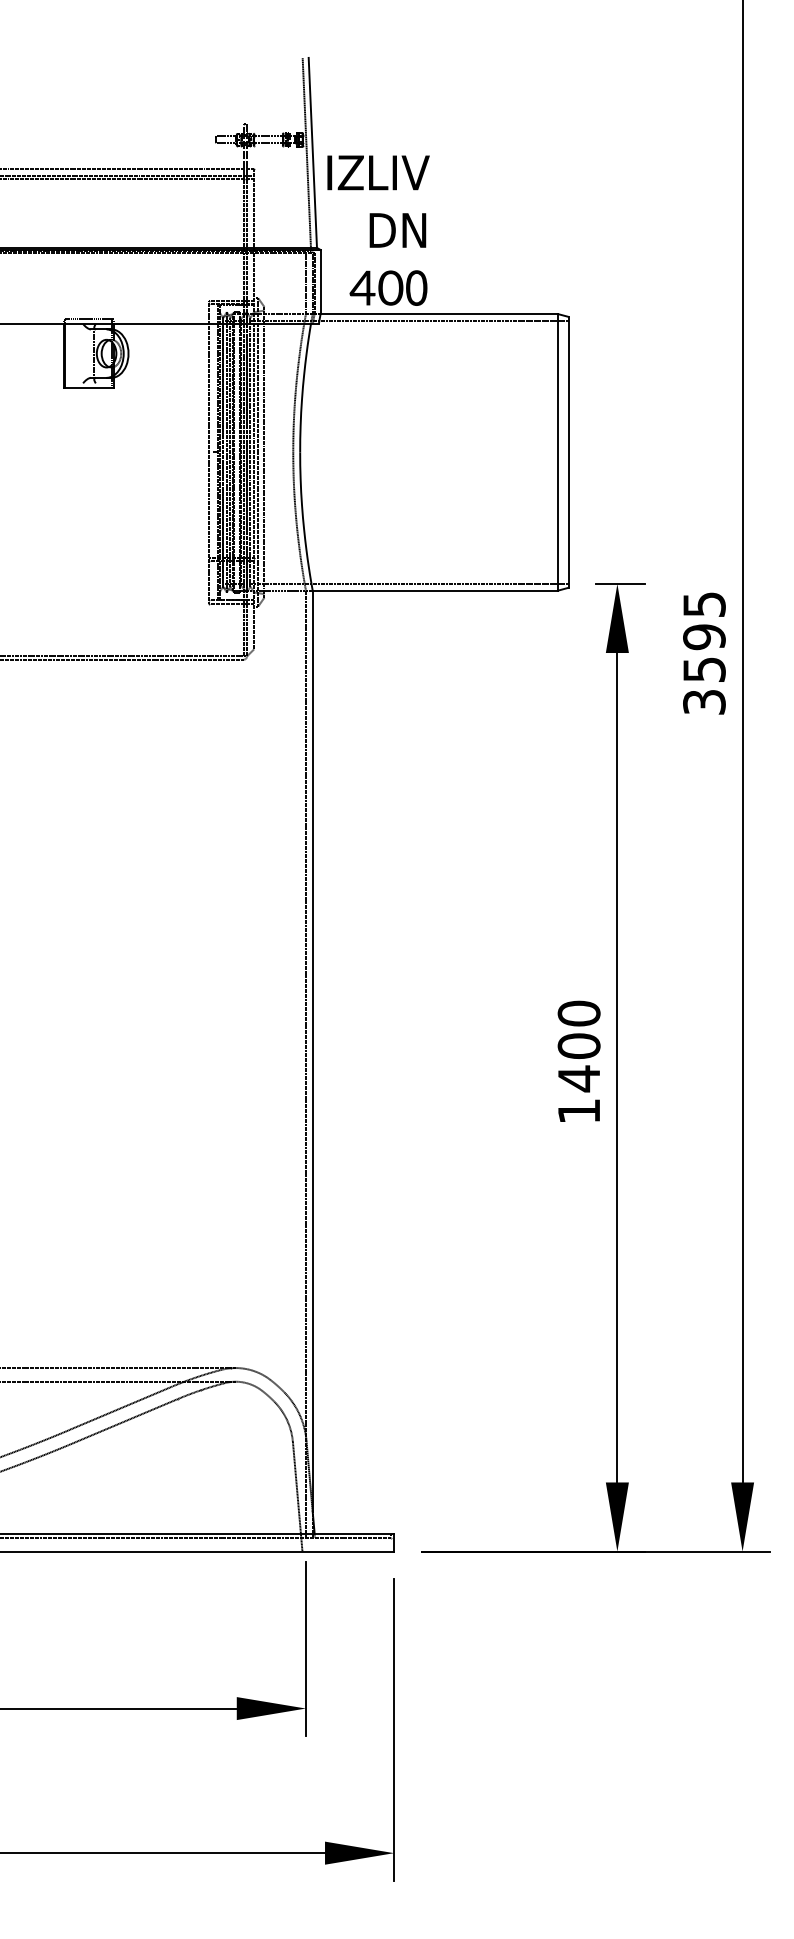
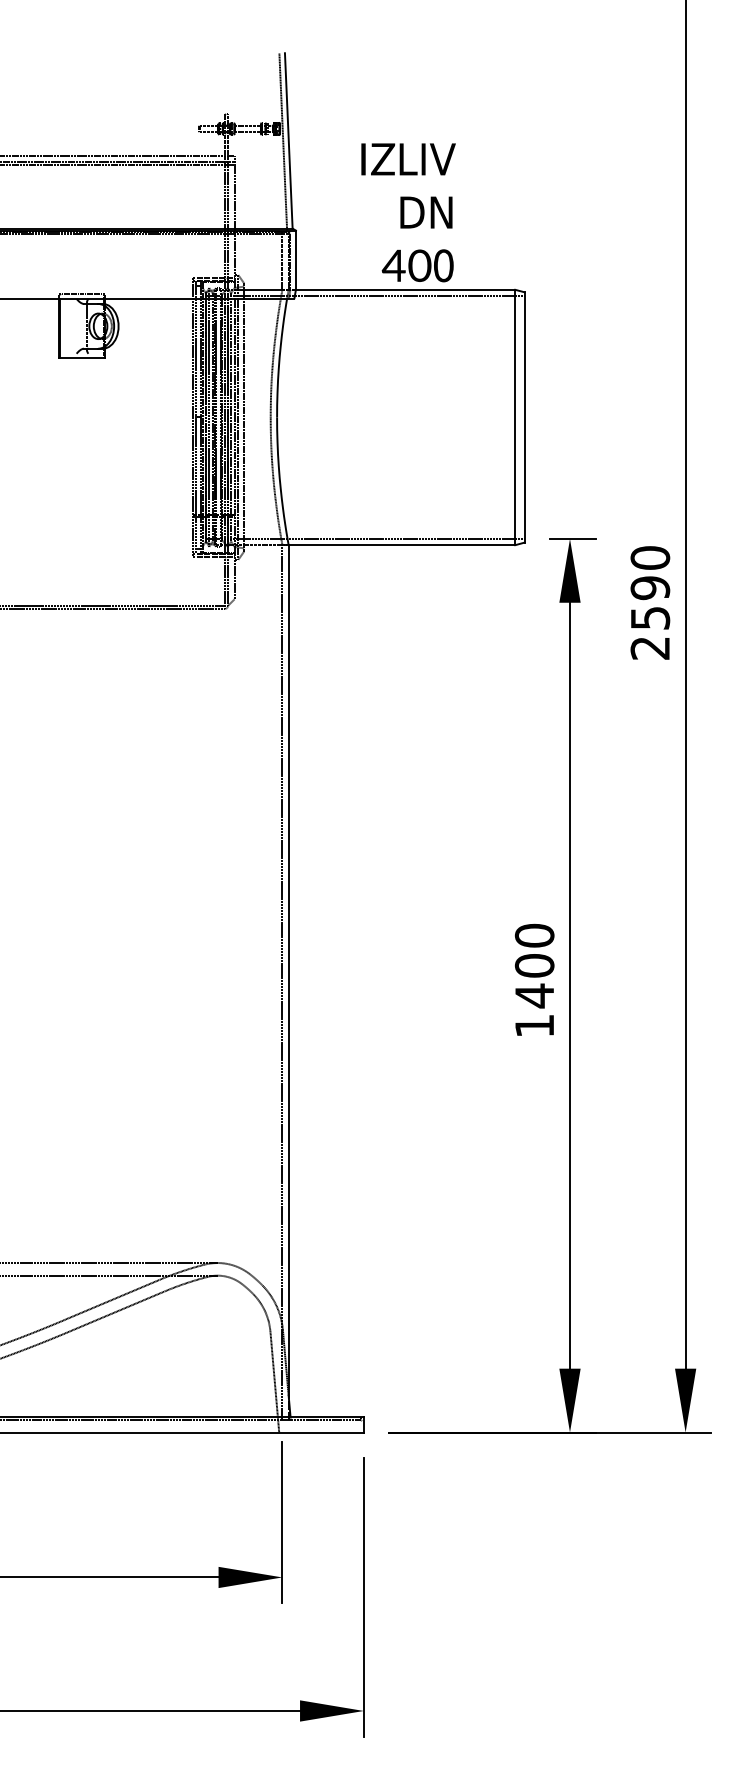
text: (378, 230) -> (408, 212), moved
line: (212, 452) -> (196, 417), added
text: (704, 652) -> (650, 602), 3595 -> 2590

